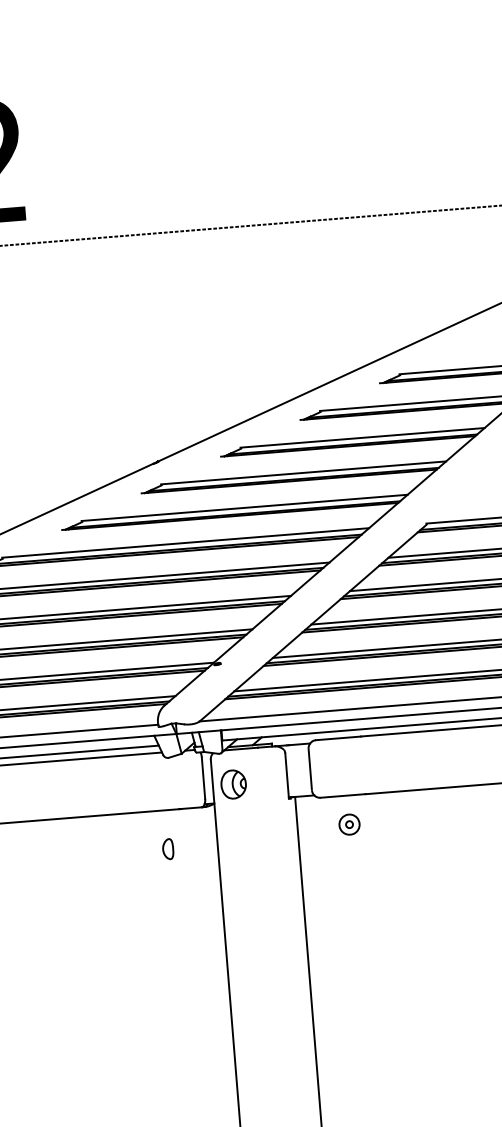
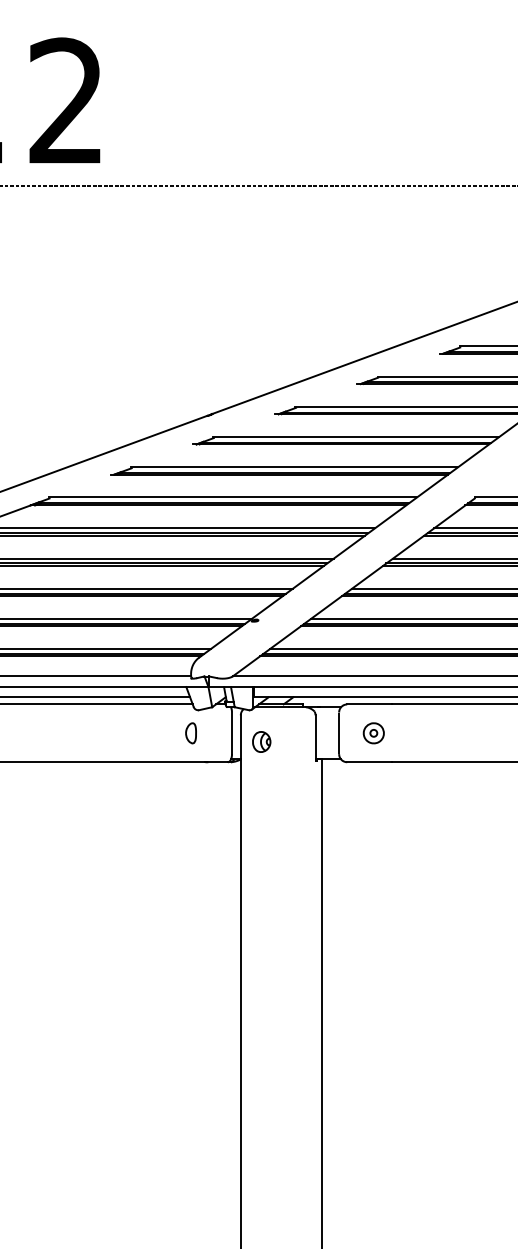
part: (233, 783) -> (261, 741), size x0.71
part: (349, 824) -> (373, 733), moved
part: (167, 849) -> (190, 733), moved

